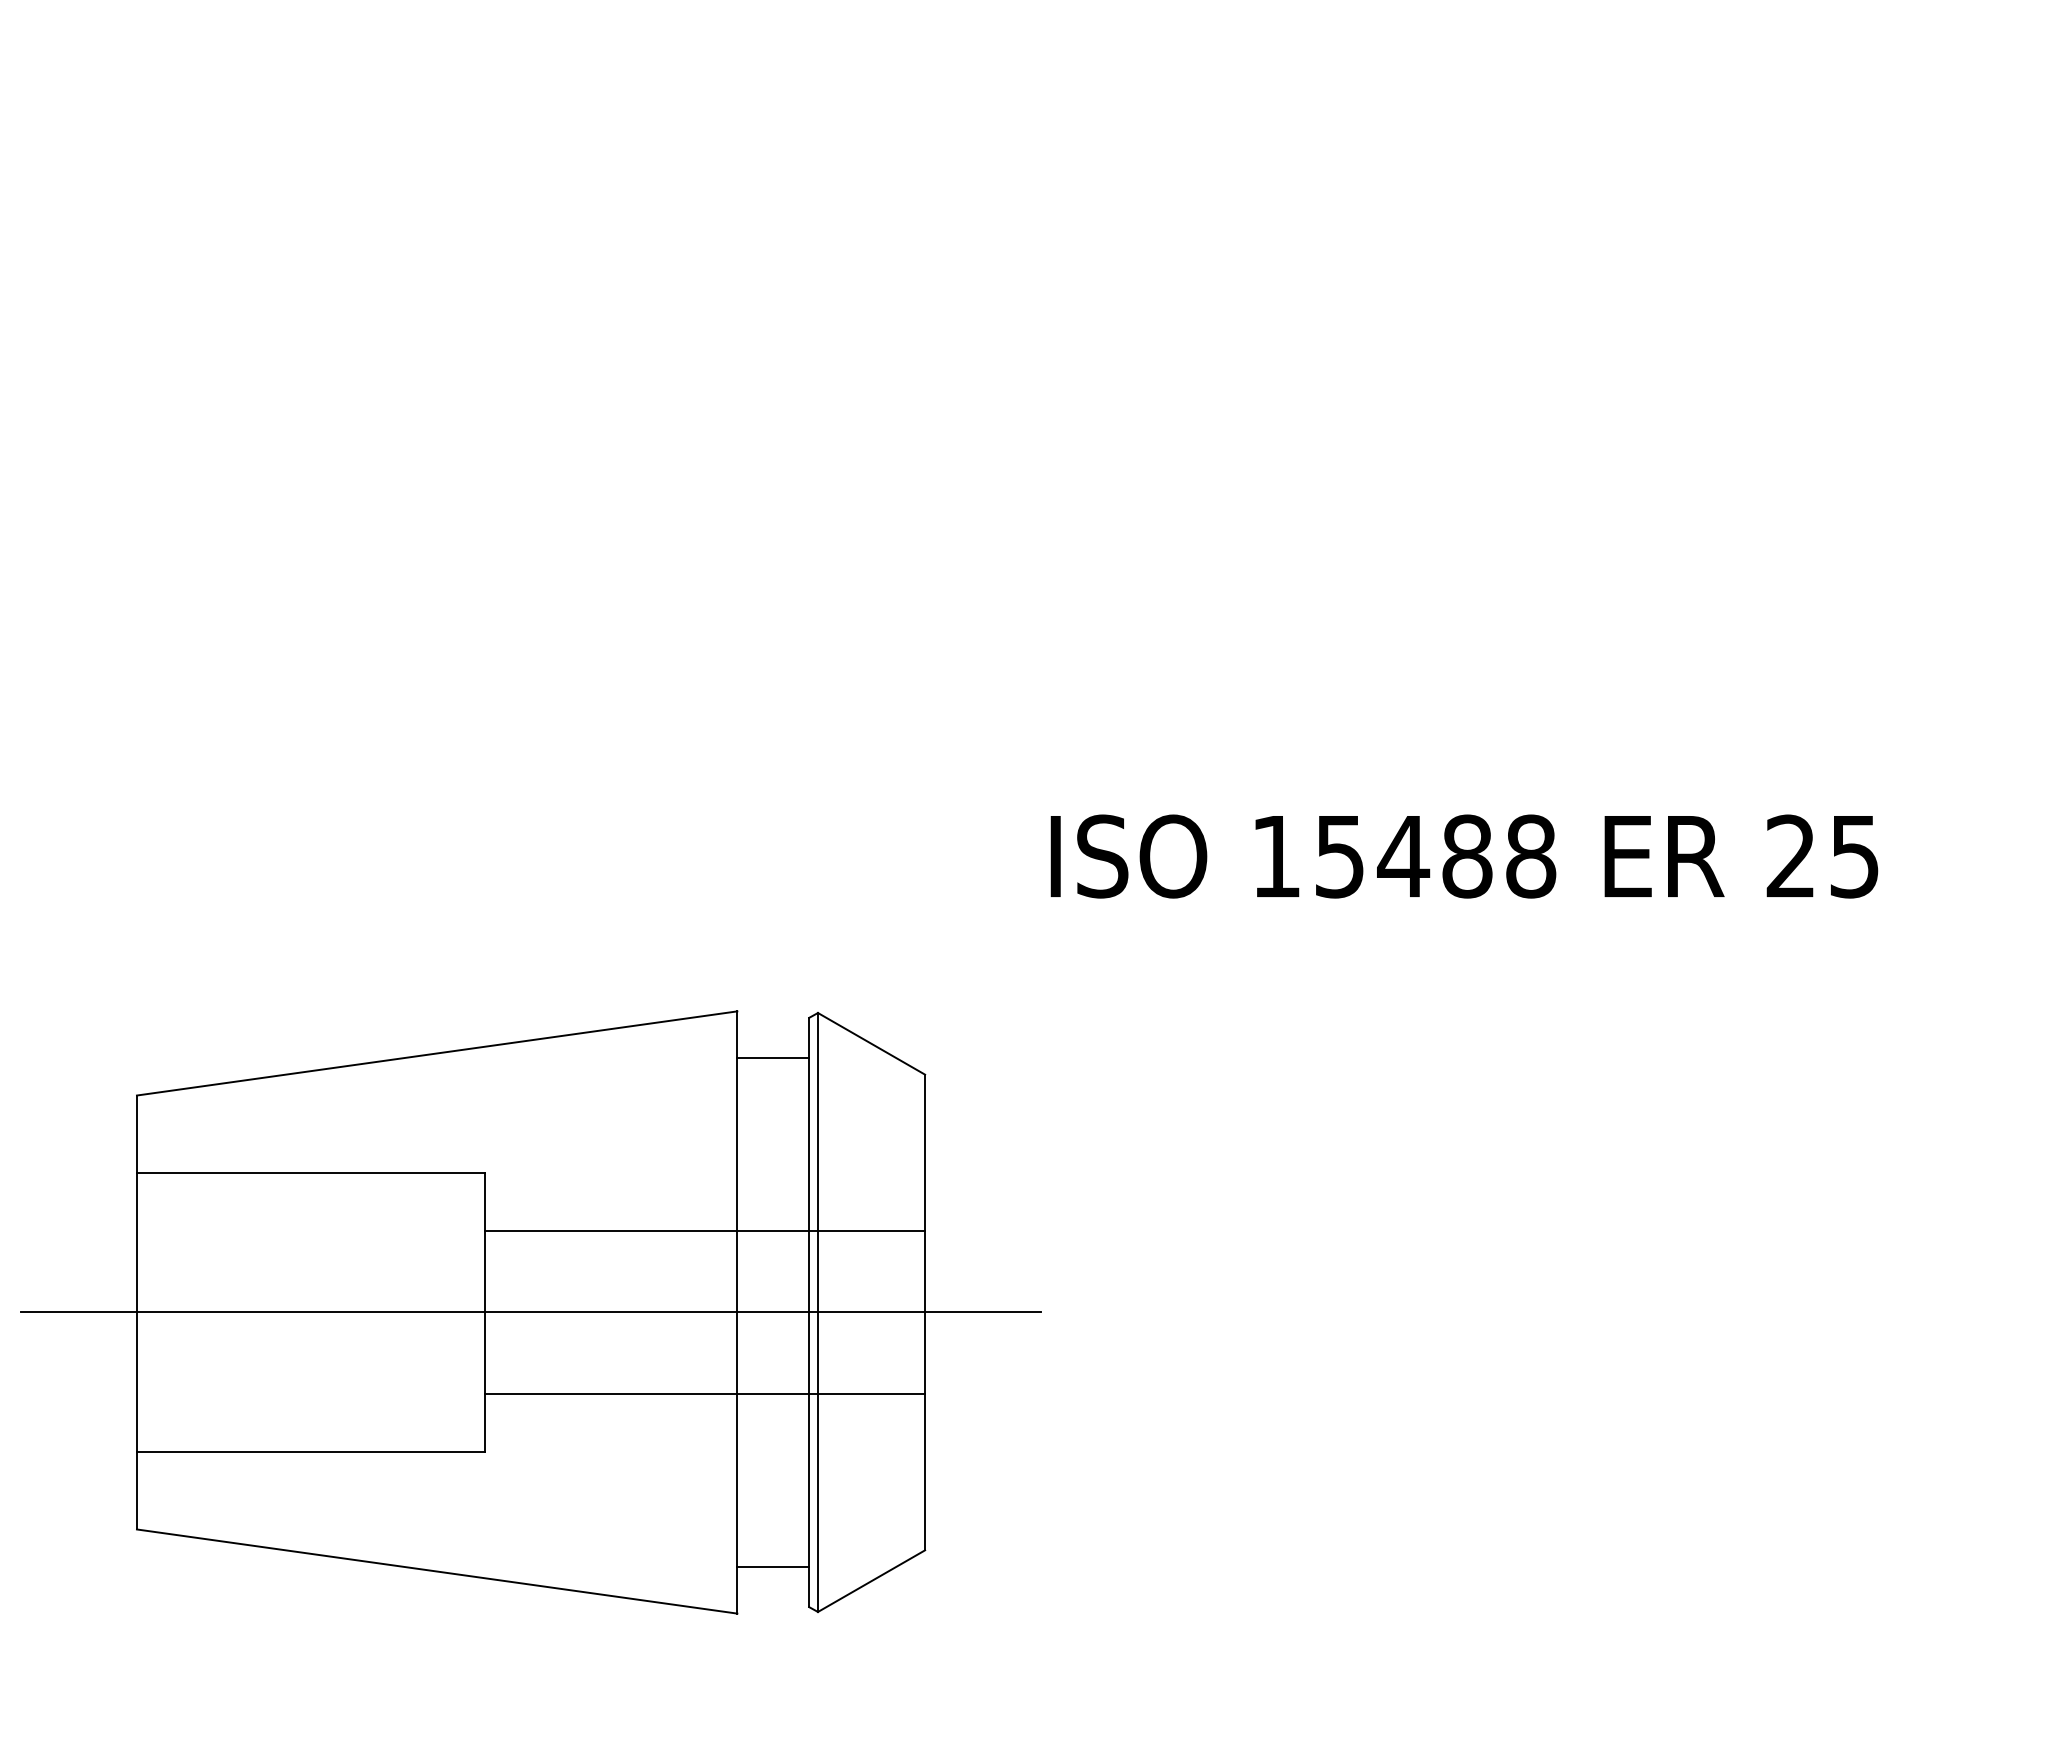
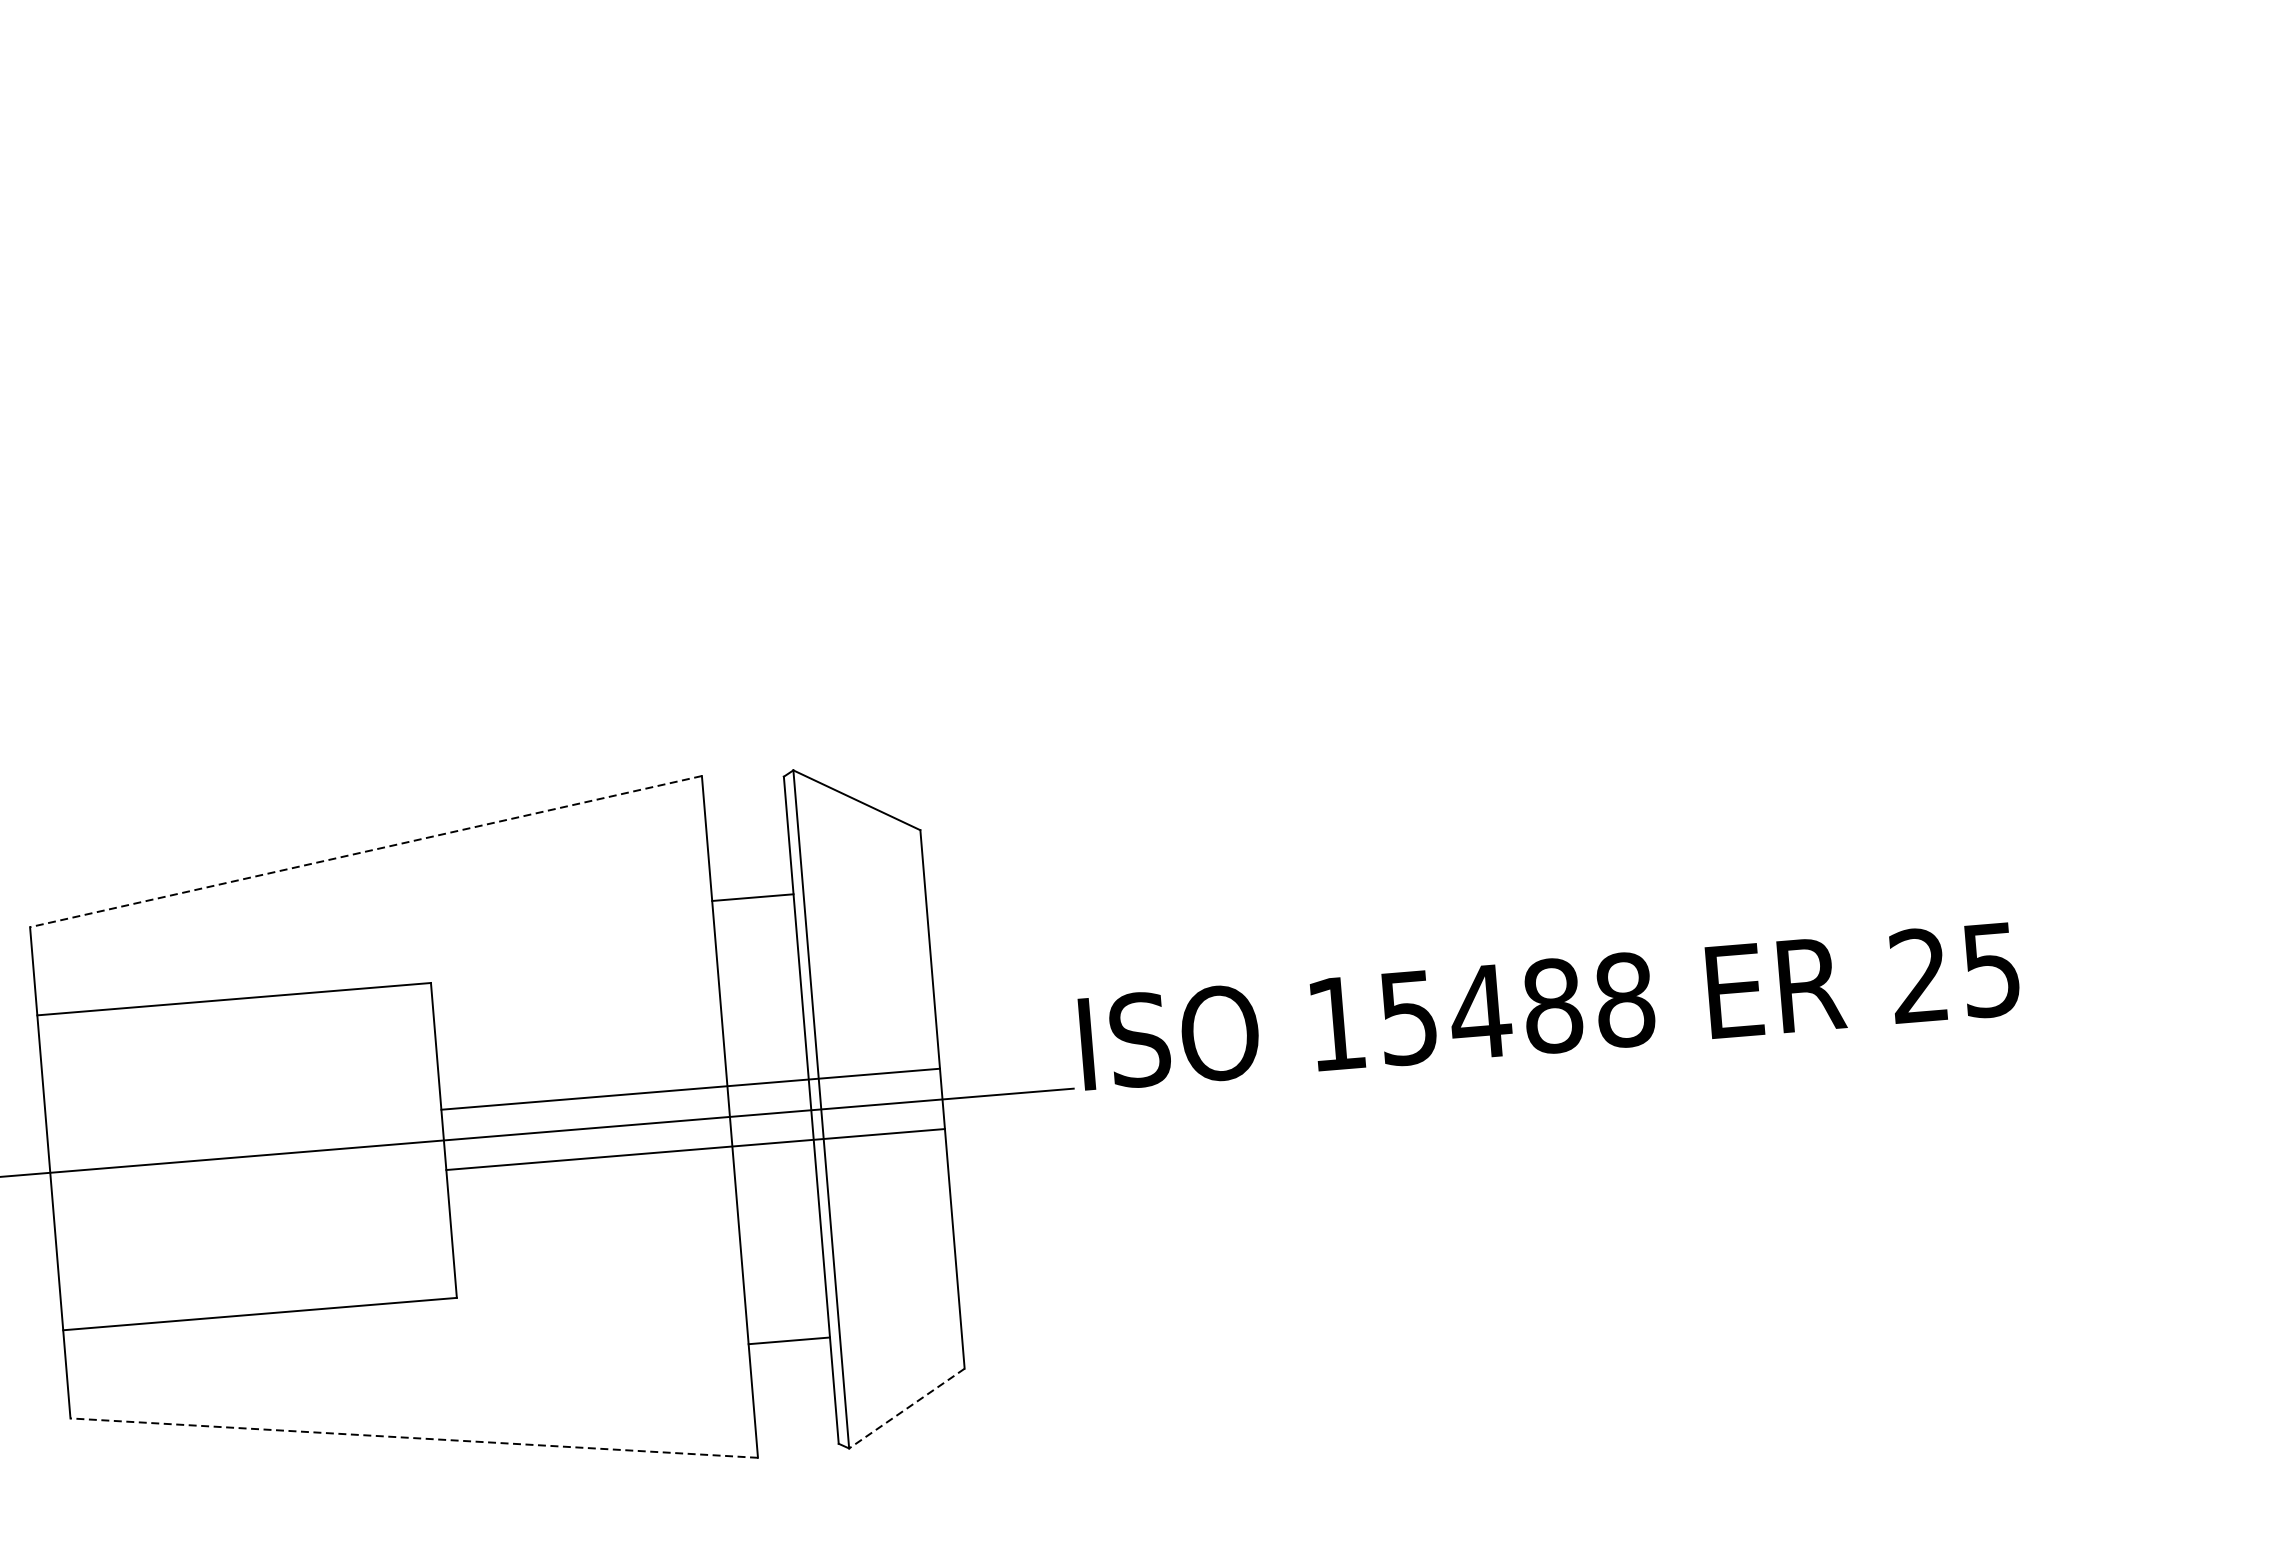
text: (1464, 856) -> (1549, 1006), moved
line: (436, 1053) -> (365, 851), solid -> dashed
line: (773, 1057) -> (753, 897), moved
line: (704, 1231) -> (690, 1089), moved
line: (704, 1393) -> (695, 1149), moved
line: (773, 1567) -> (789, 1341), moved
line: (436, 1571) -> (413, 1438), solid -> dashed
line: (871, 1581) -> (906, 1408), solid -> dashed

